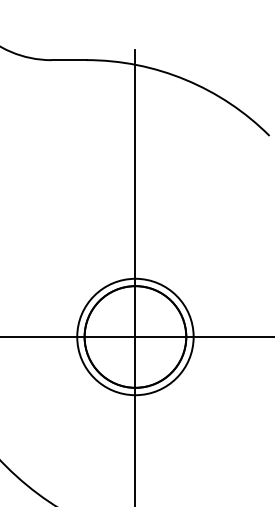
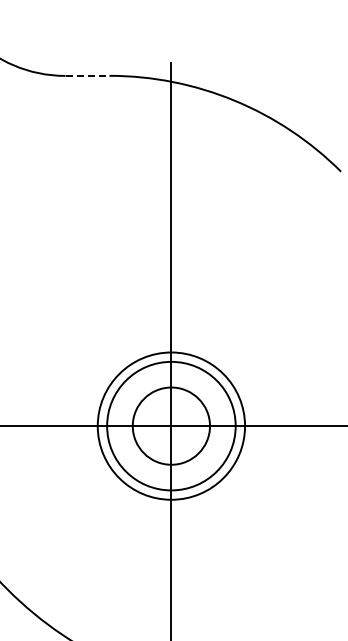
line: (69, 59) -> (87, 75), solid -> dashed
circle: (135, 336) -> (171, 425), size x0.6

